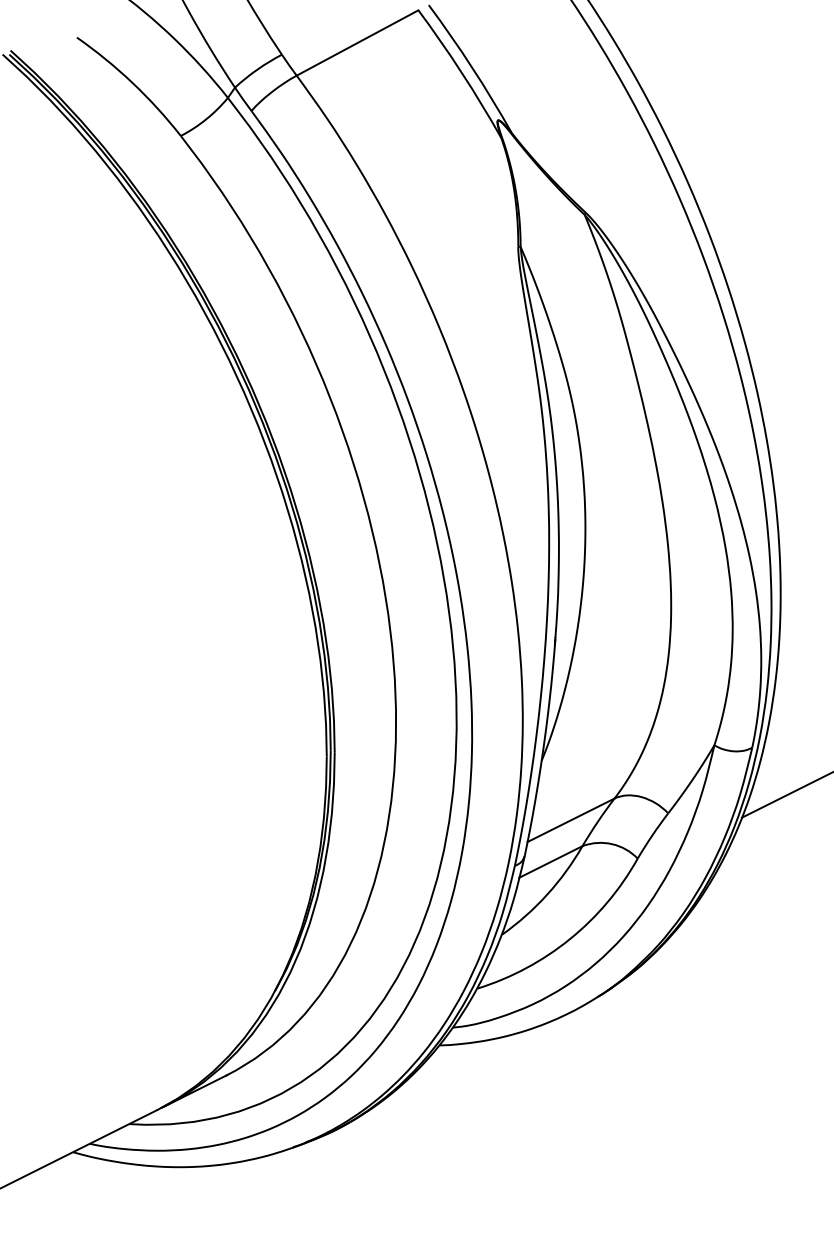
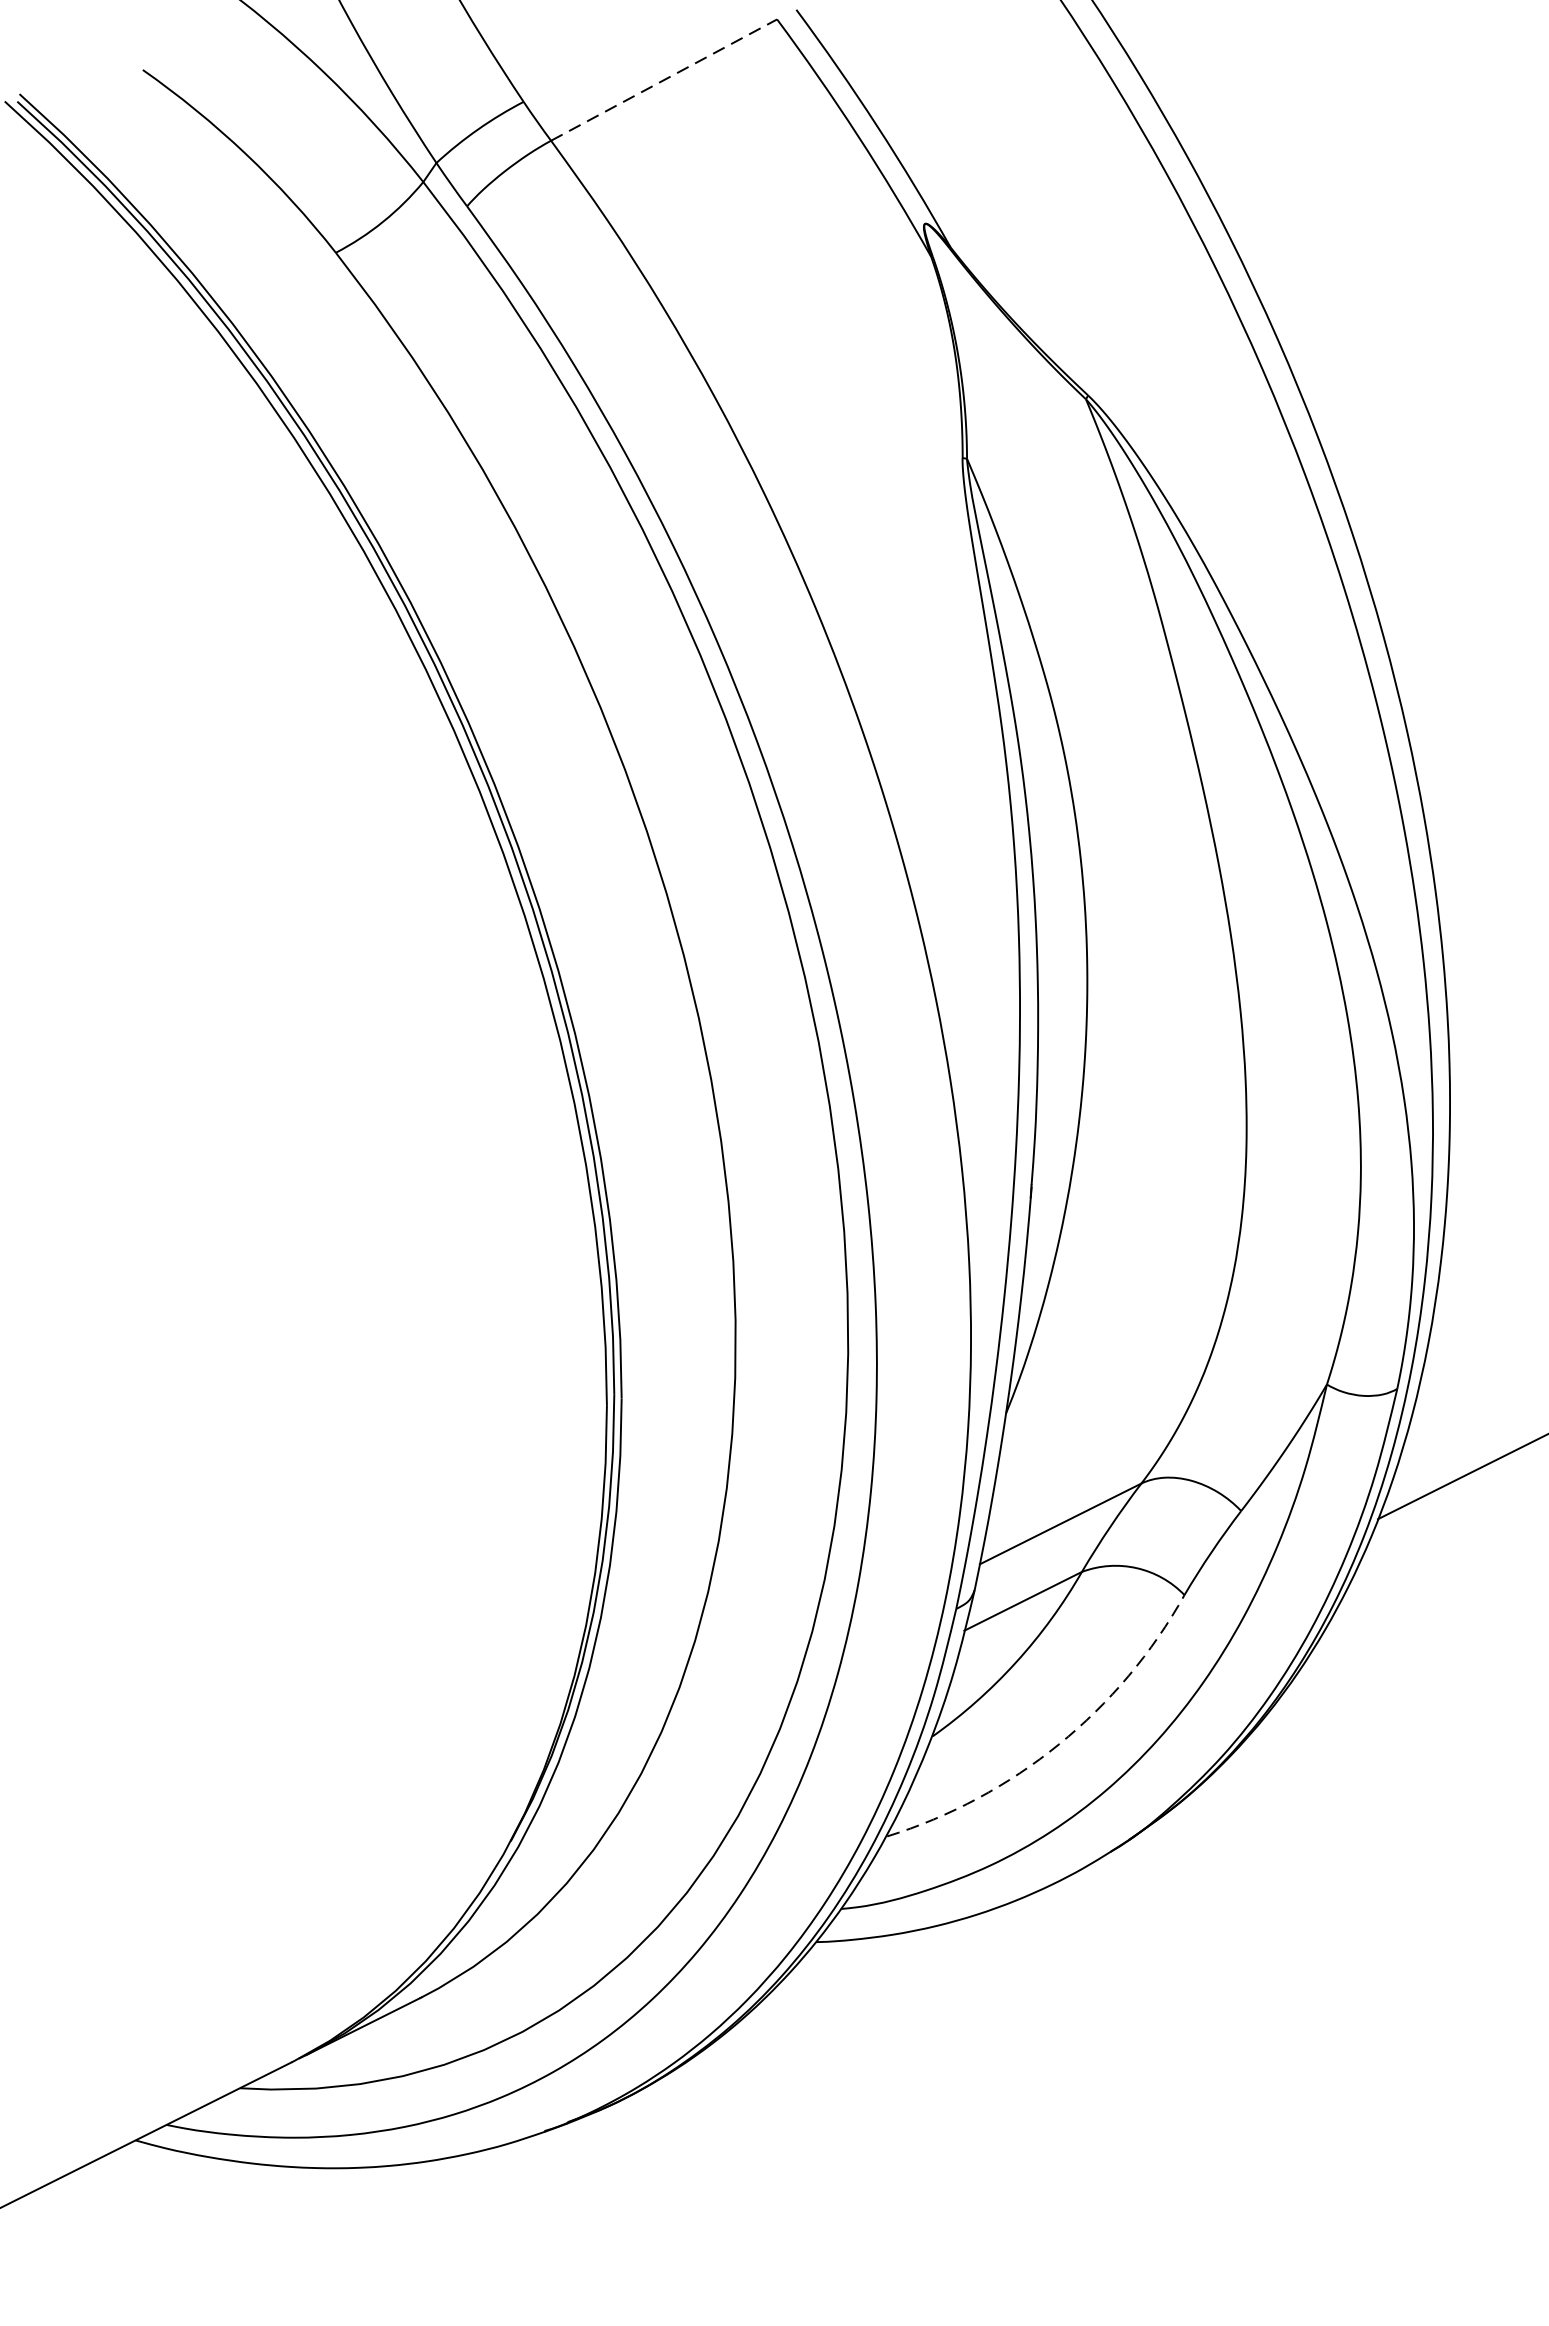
line: (358, 42) -> (665, 79), solid -> dashed
arc: (570, 938) -> (1059, 1743), solid -> dashed

